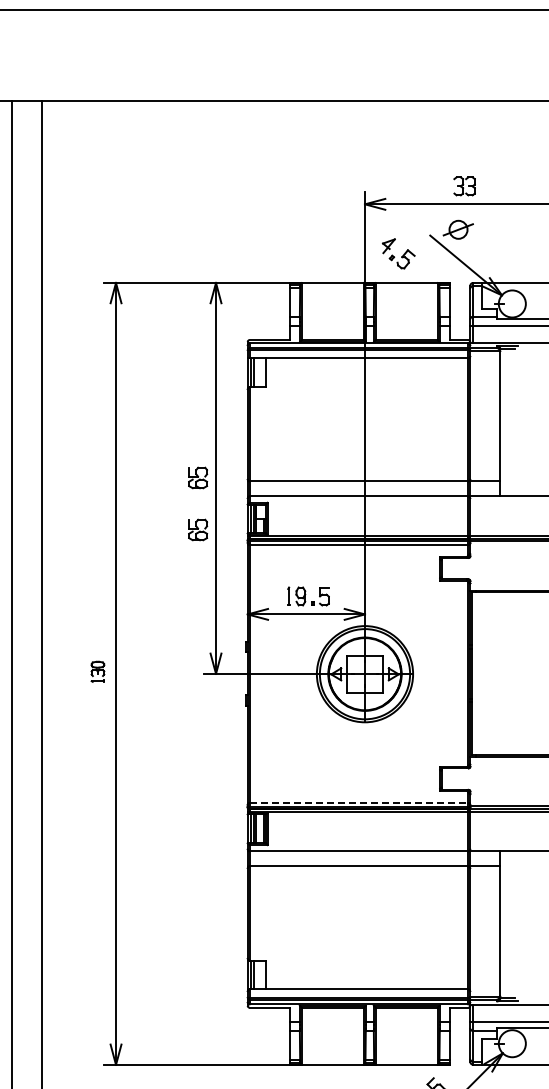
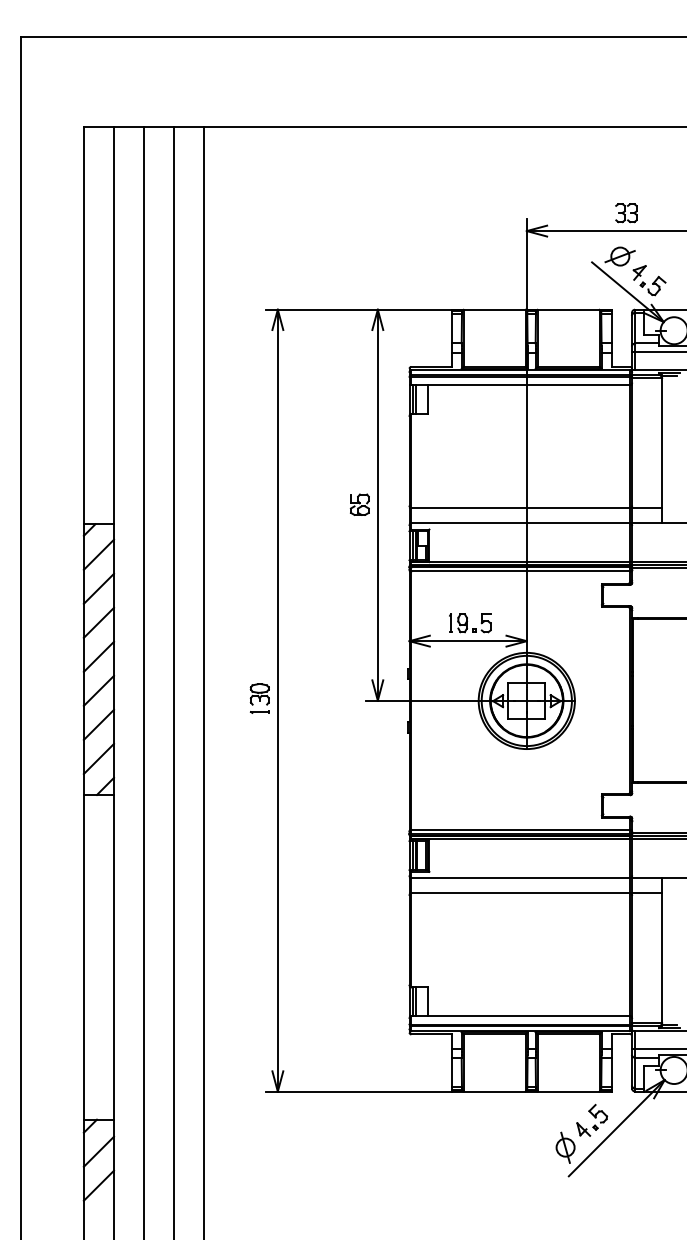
part: (398, 253) -> (649, 280), moved
part: (197, 529) -> (359, 556), removed
part: (97, 671) -> (259, 698), size x1.43
line: (359, 802) -> (521, 829), dashed -> solid

